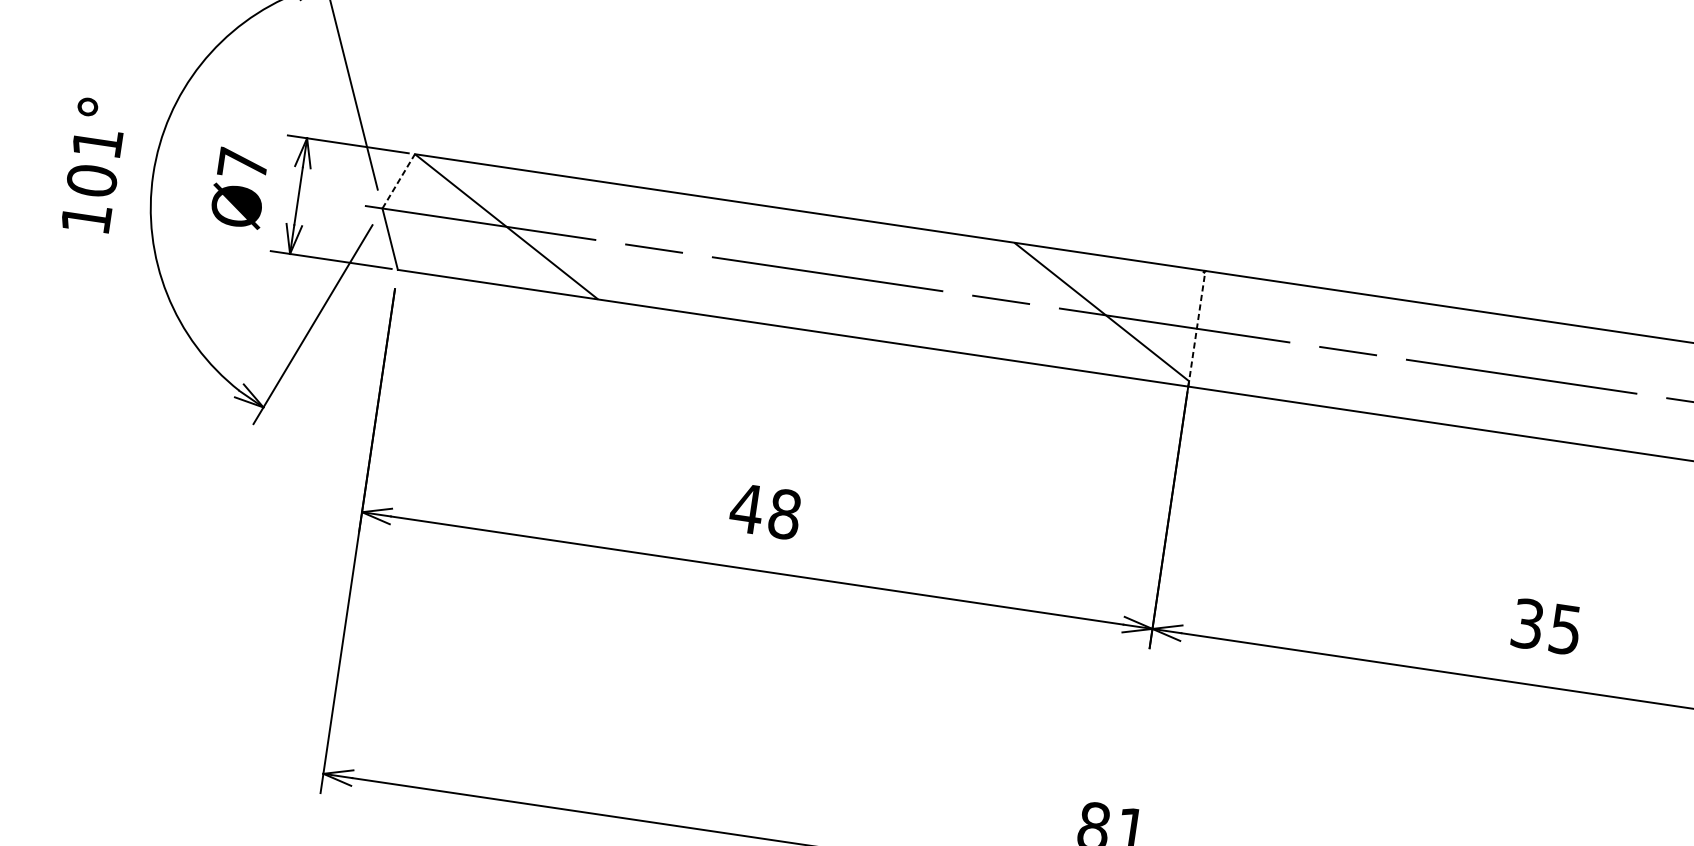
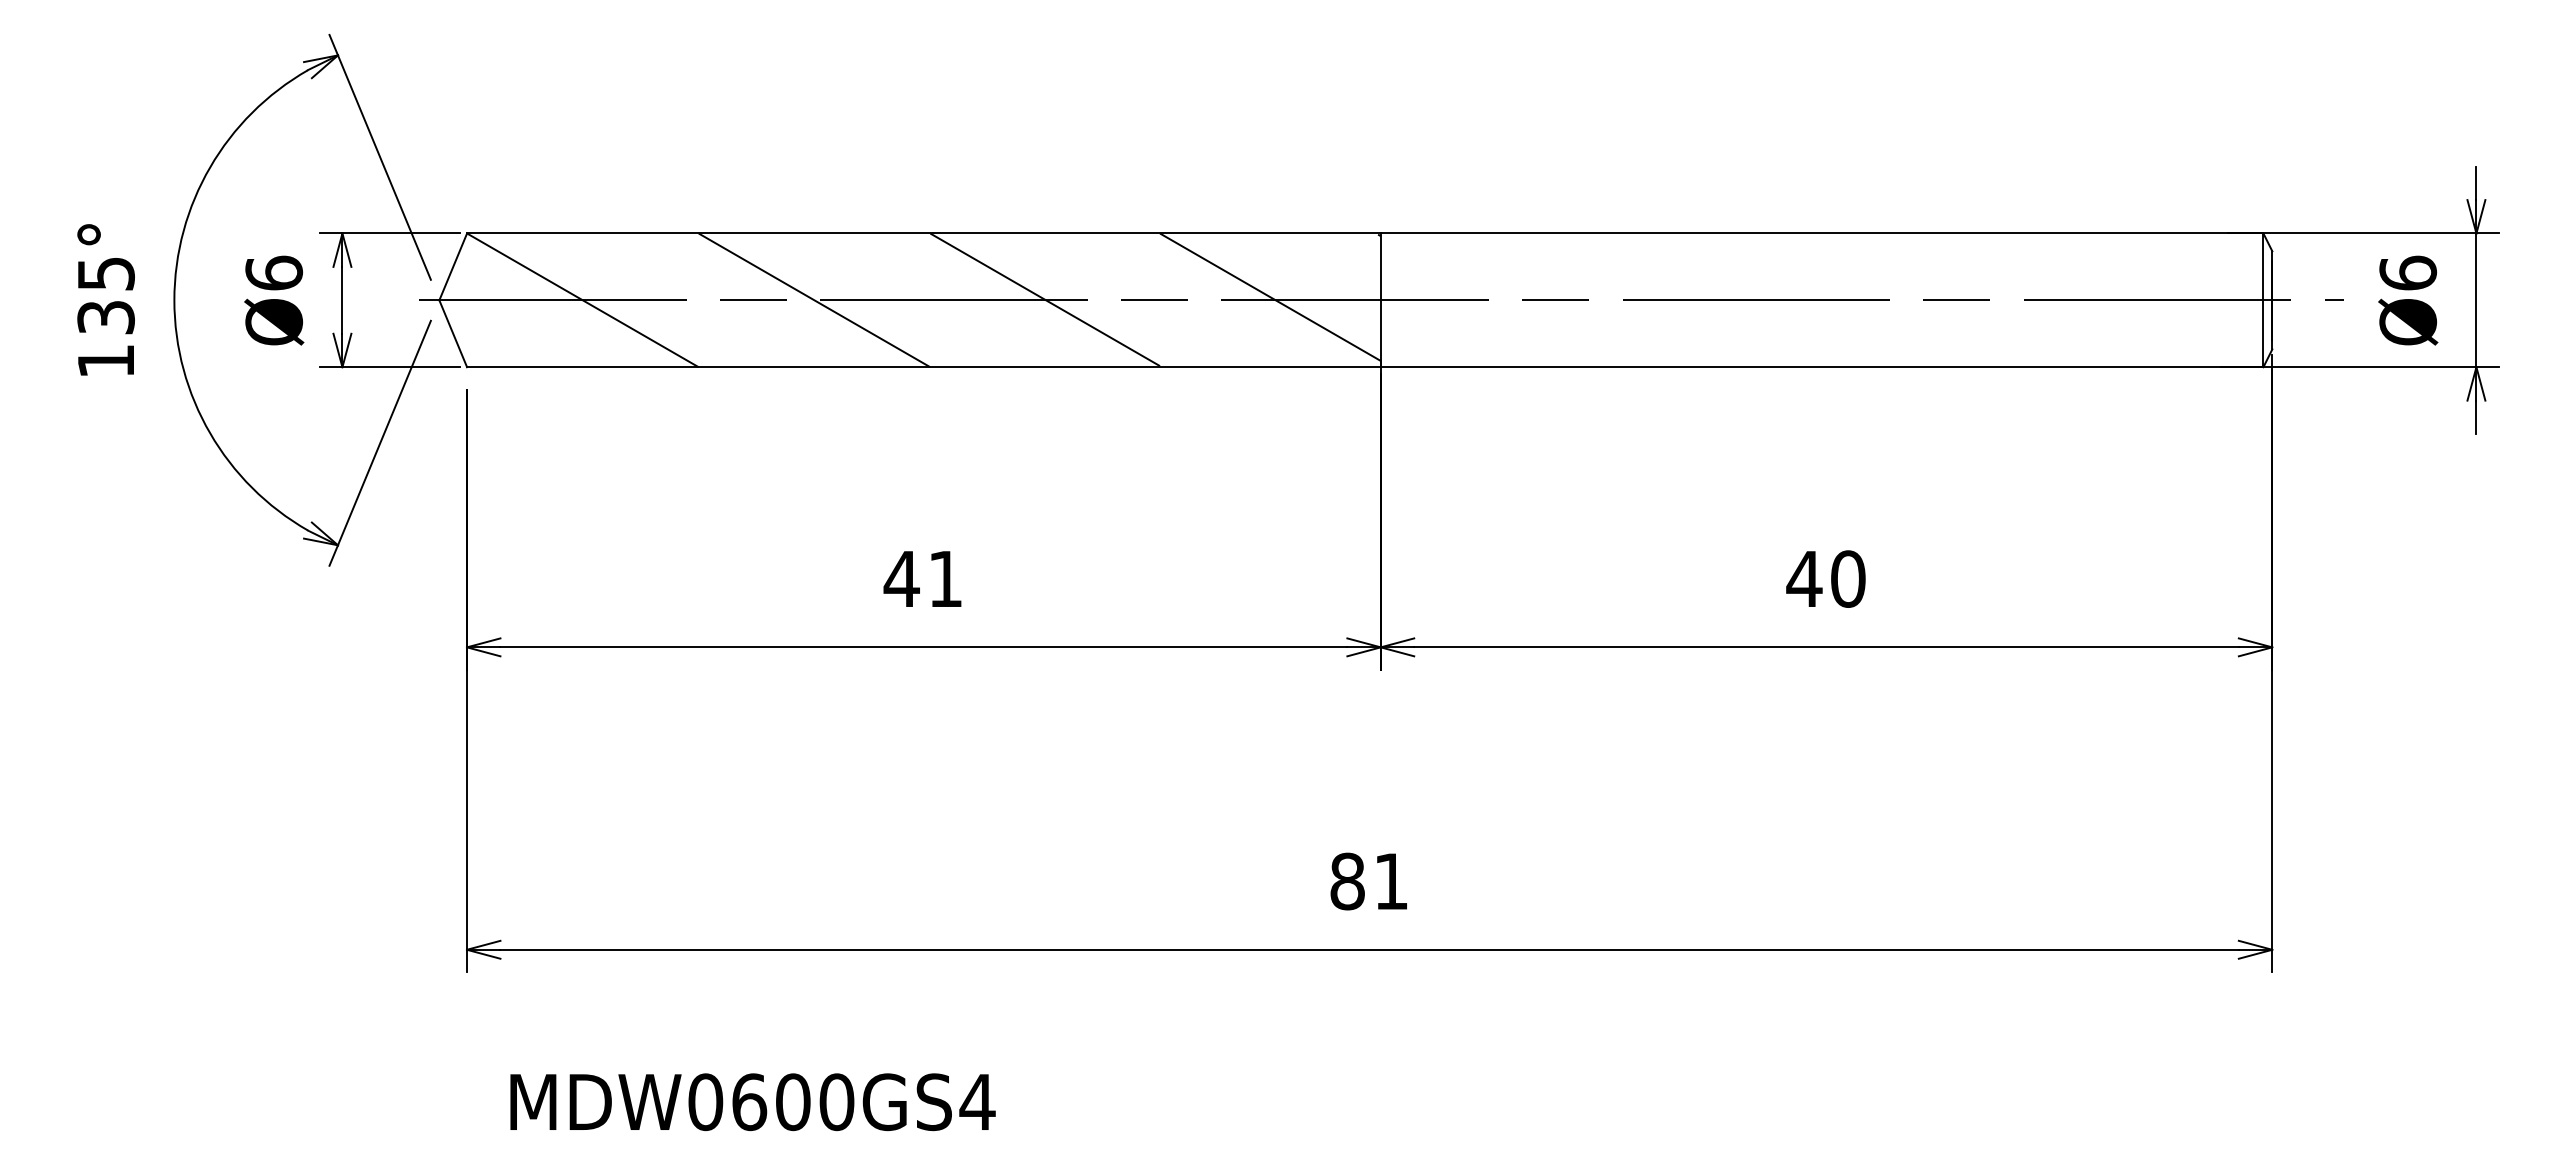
text: (94, 162) -> (105, 296), 101° -> 135°
text: (243, 163) -> (274, 272), Ø7 -> Ø6
line: (399, 181) -> (453, 266), dashed -> solid
line: (706, 256) -> (814, 300), added
line: (906, 285) -> (1044, 299), added
line: (1196, 328) -> (1380, 300), dashed -> solid
text: (784, 513) -> (945, 578), 48 -> 41
text: (1545, 626) -> (1825, 578), 35 -> 40

